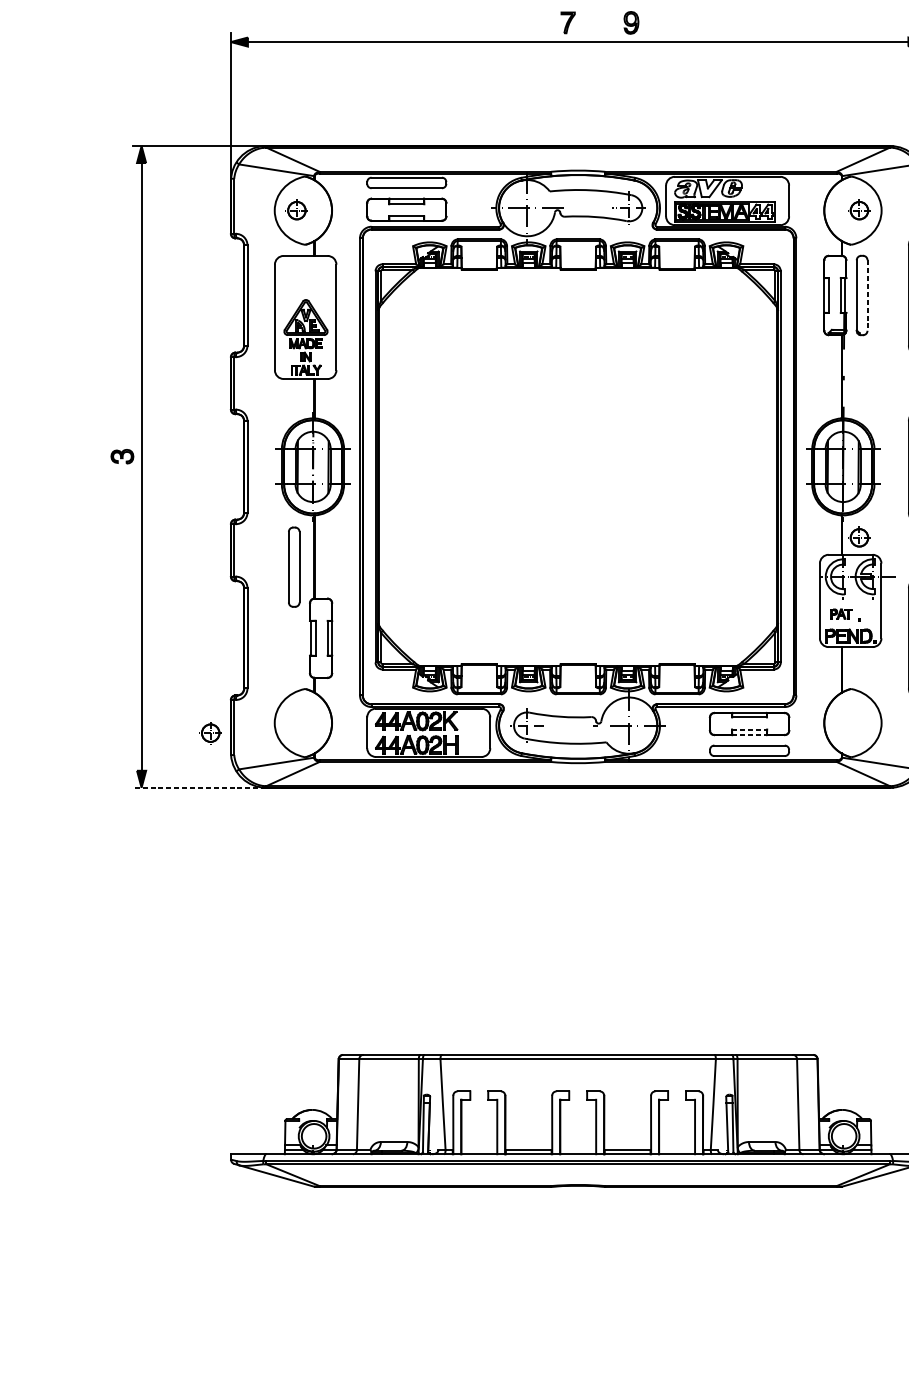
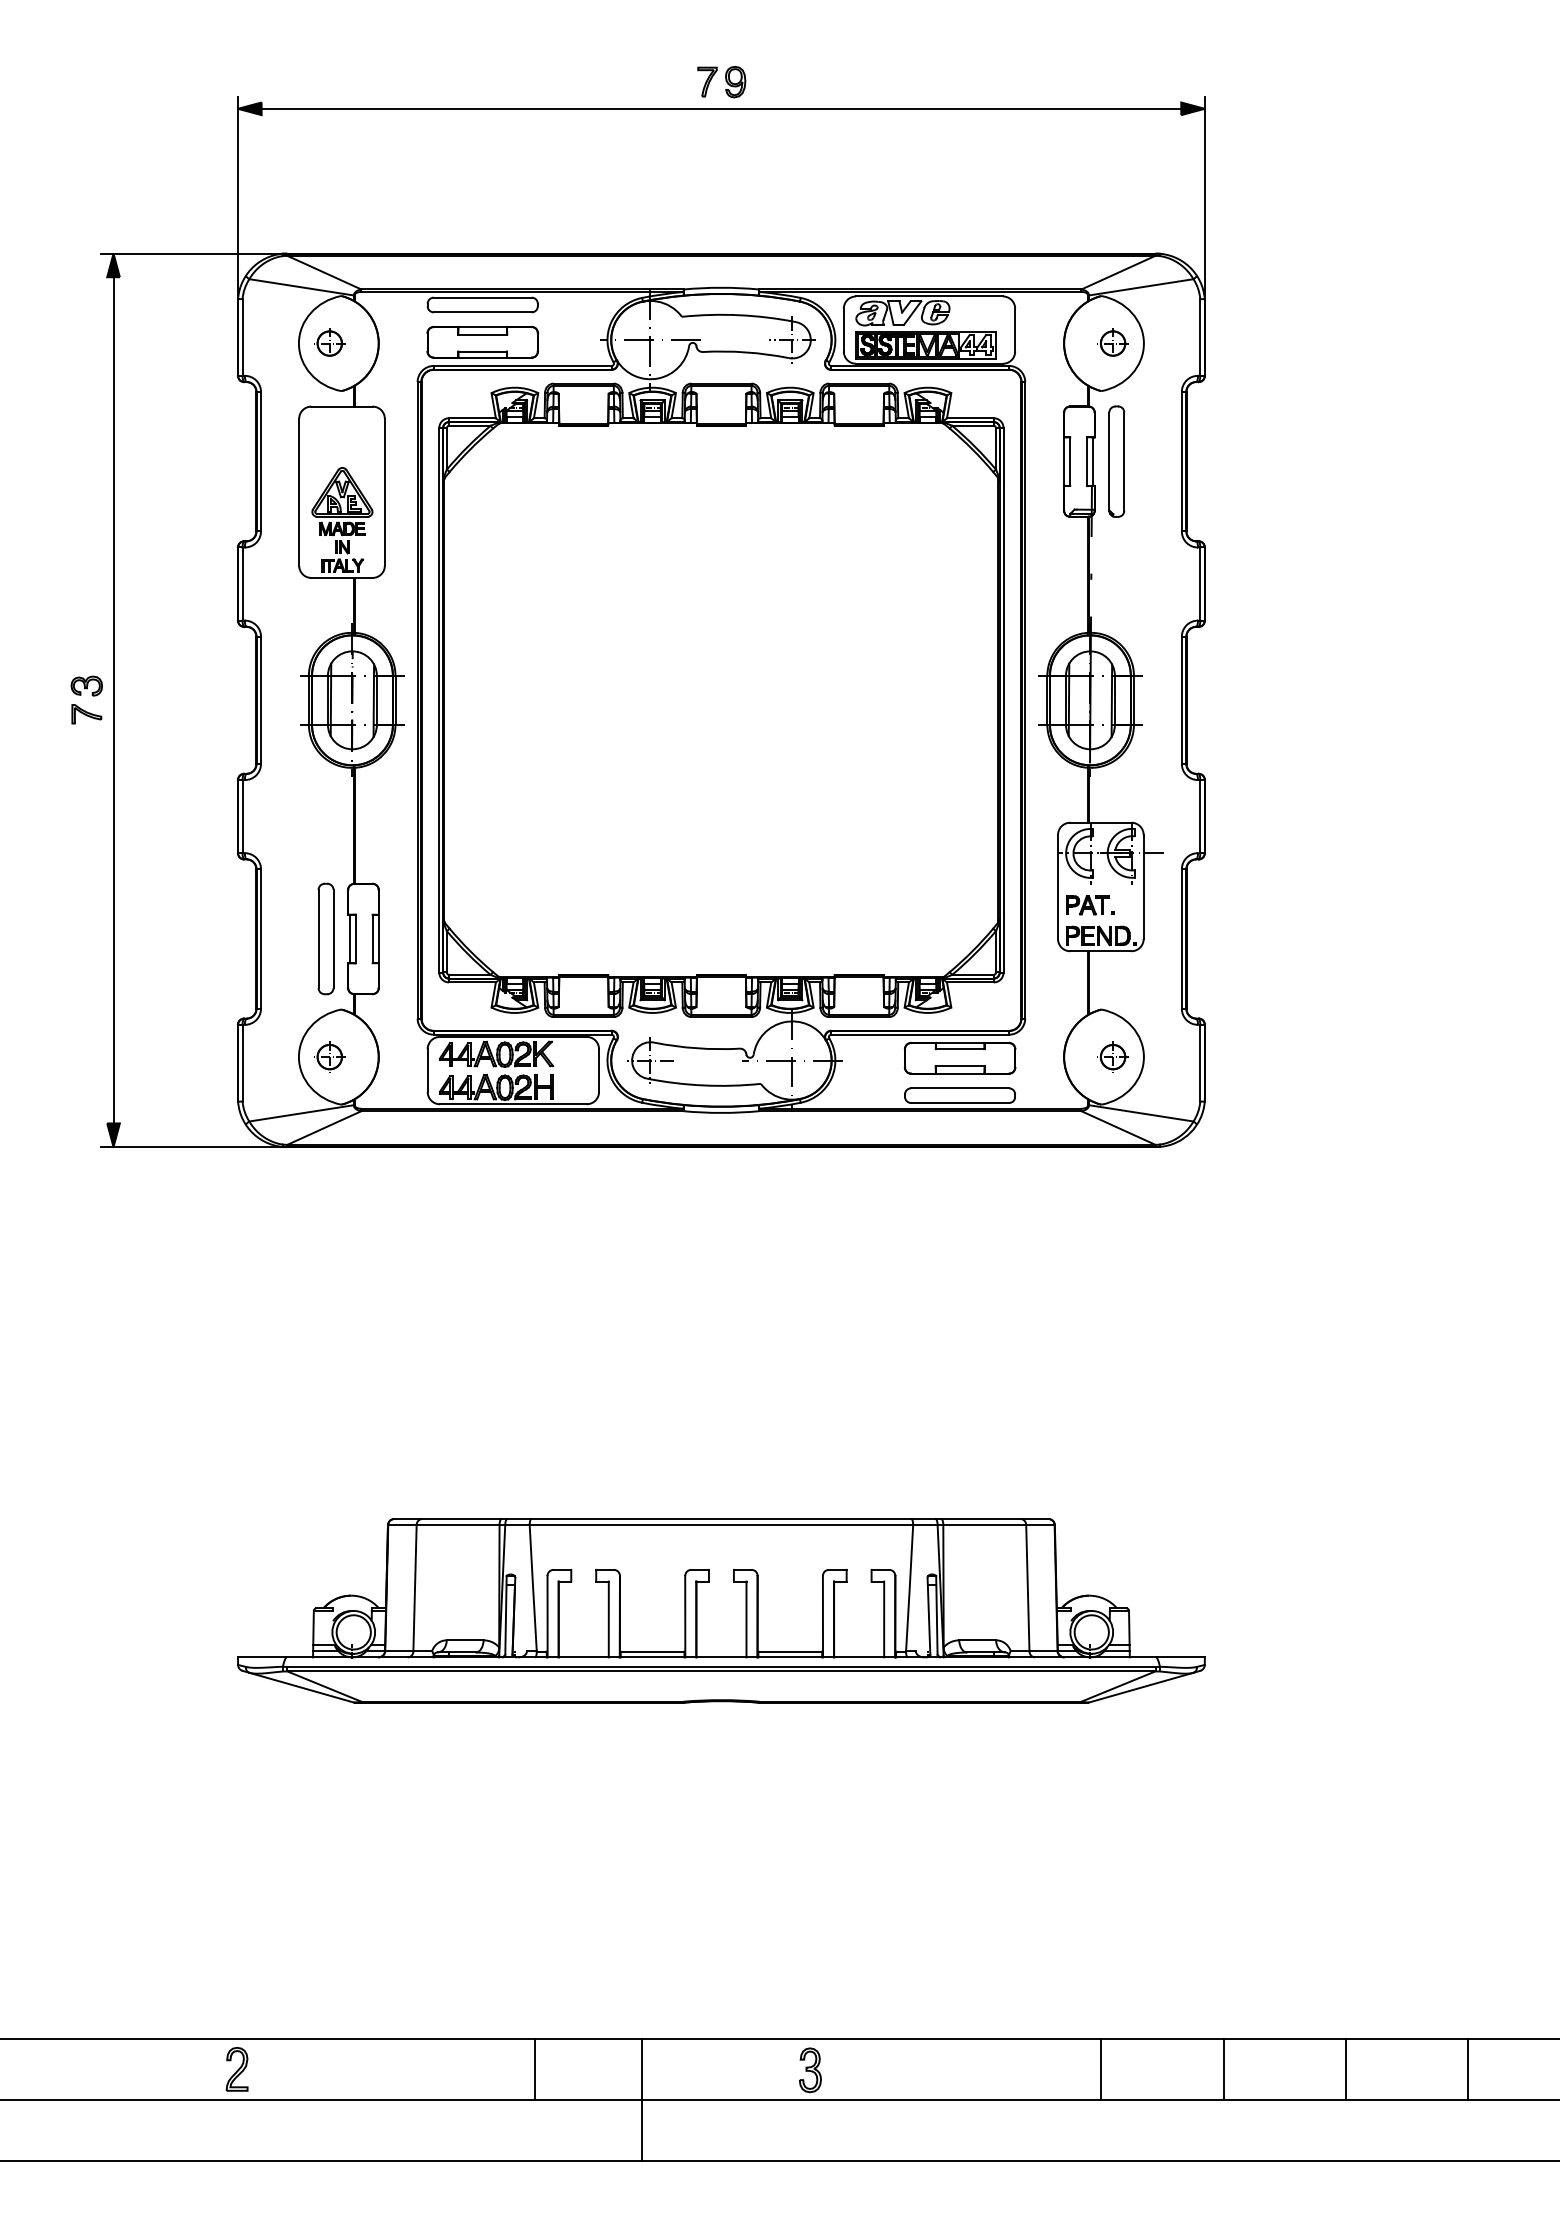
part: (631, 23) -> (735, 82), moved
line: (867, 296) -> (1124, 462), dashed -> solid
part: (122, 477) -> (86, 714), added
part: (859, 537) -> (1112, 1056), moved
part: (293, 566) -> (325, 938), moved
part: (841, 614) -> (1087, 905), size x1.43
line: (749, 729) -> (960, 1065), dashed -> solid
part: (210, 732) -> (329, 1056), moved
line: (749, 734) -> (960, 1073), dashed -> solid
line: (199, 788) -> (194, 1147), dashed -> solid

